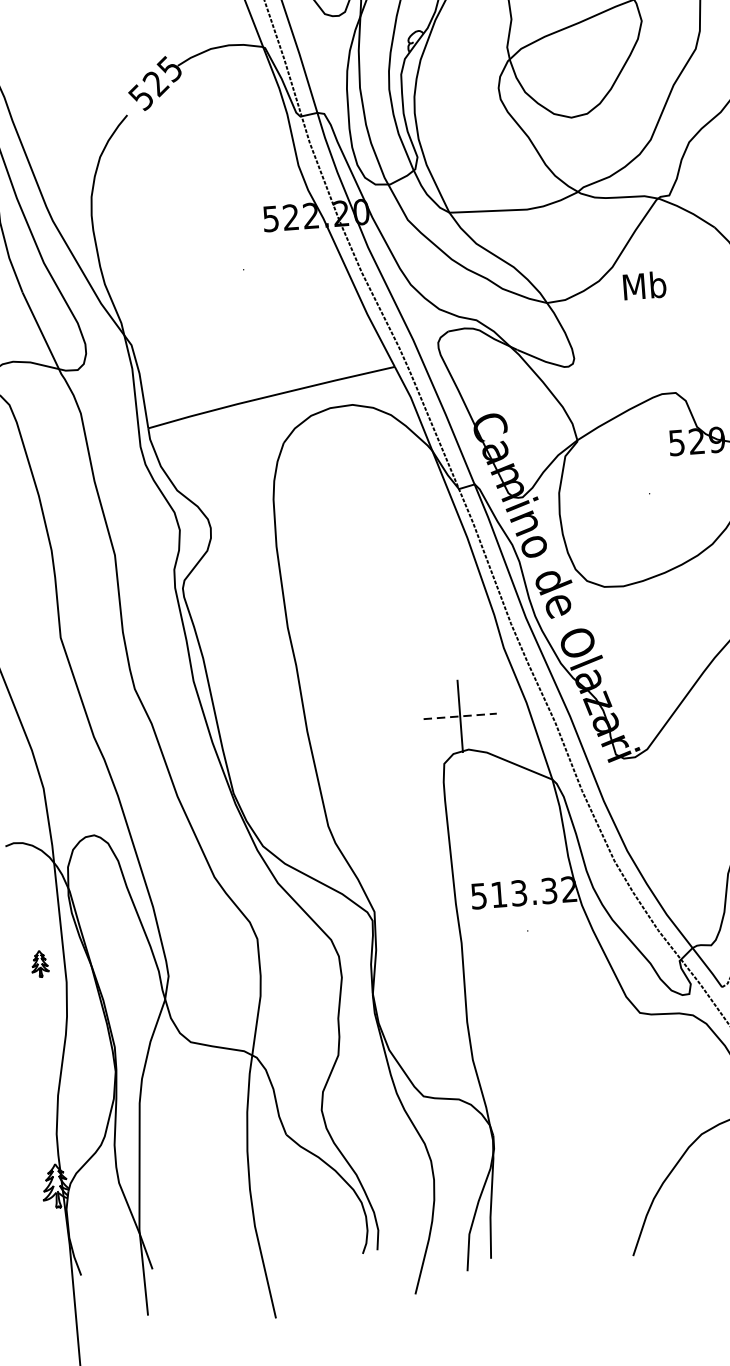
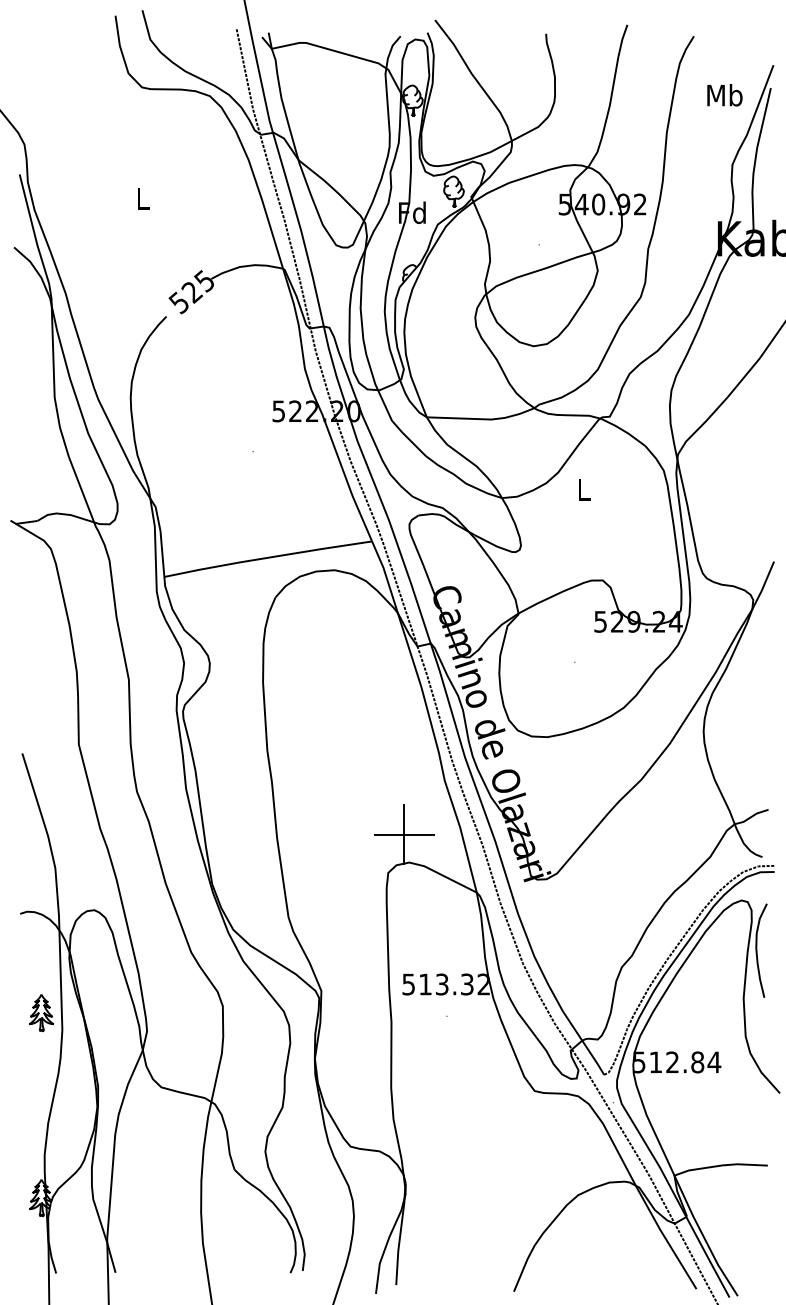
text: (644, 285) -> (583, 489), Mb -> L
line: (460, 716) -> (404, 834), dashed -> solid
part: (40, 964) -> (41, 1013), size x1.67

